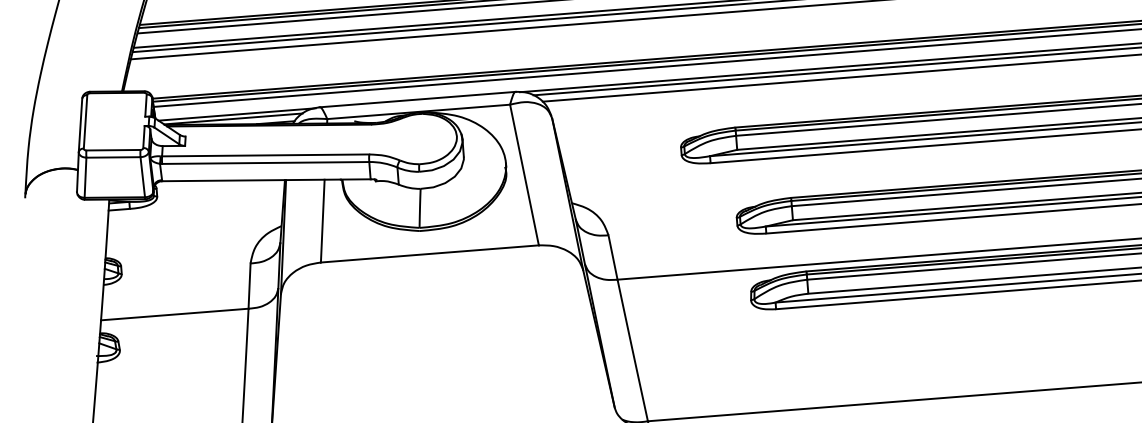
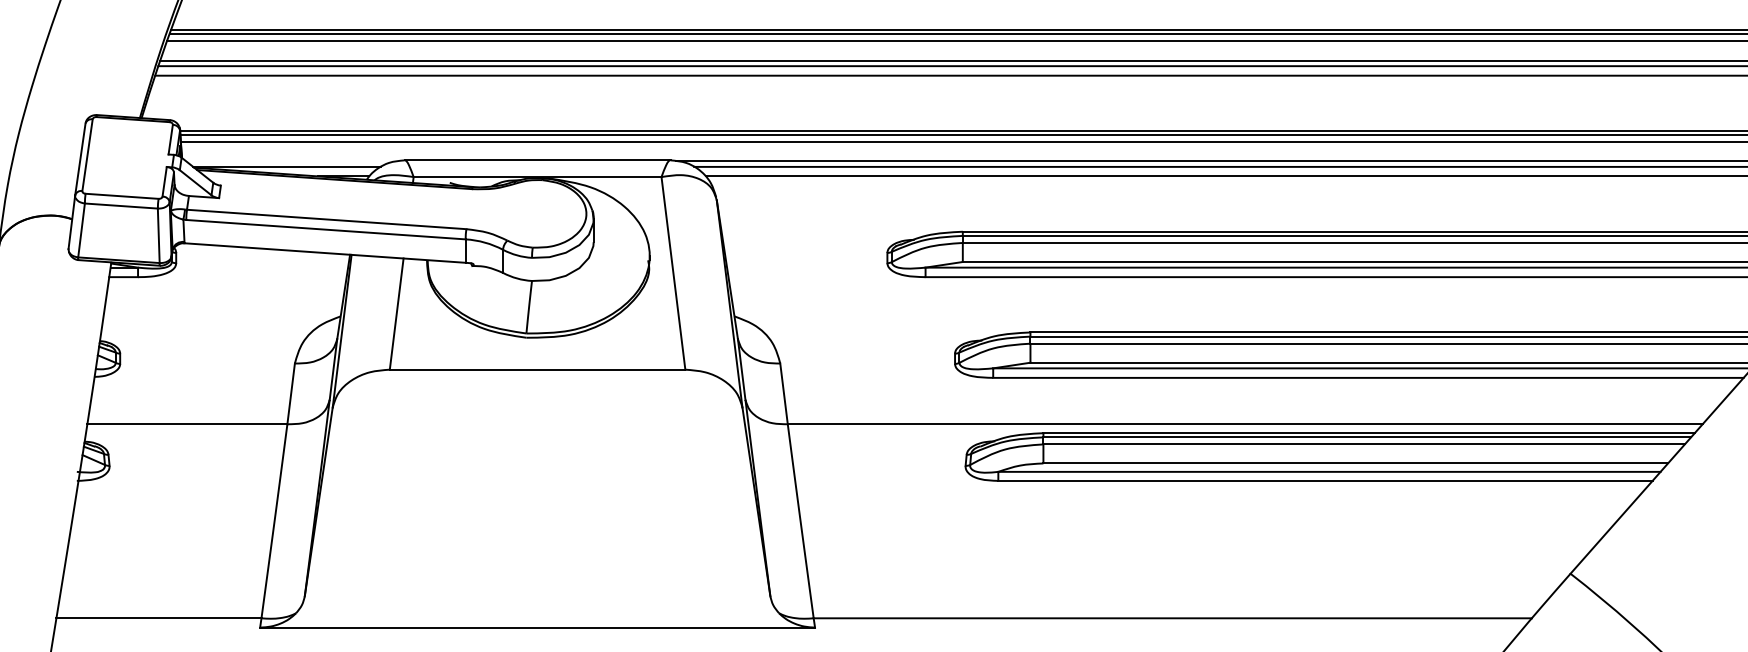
line: (237, 114) -> (292, 161), removed

